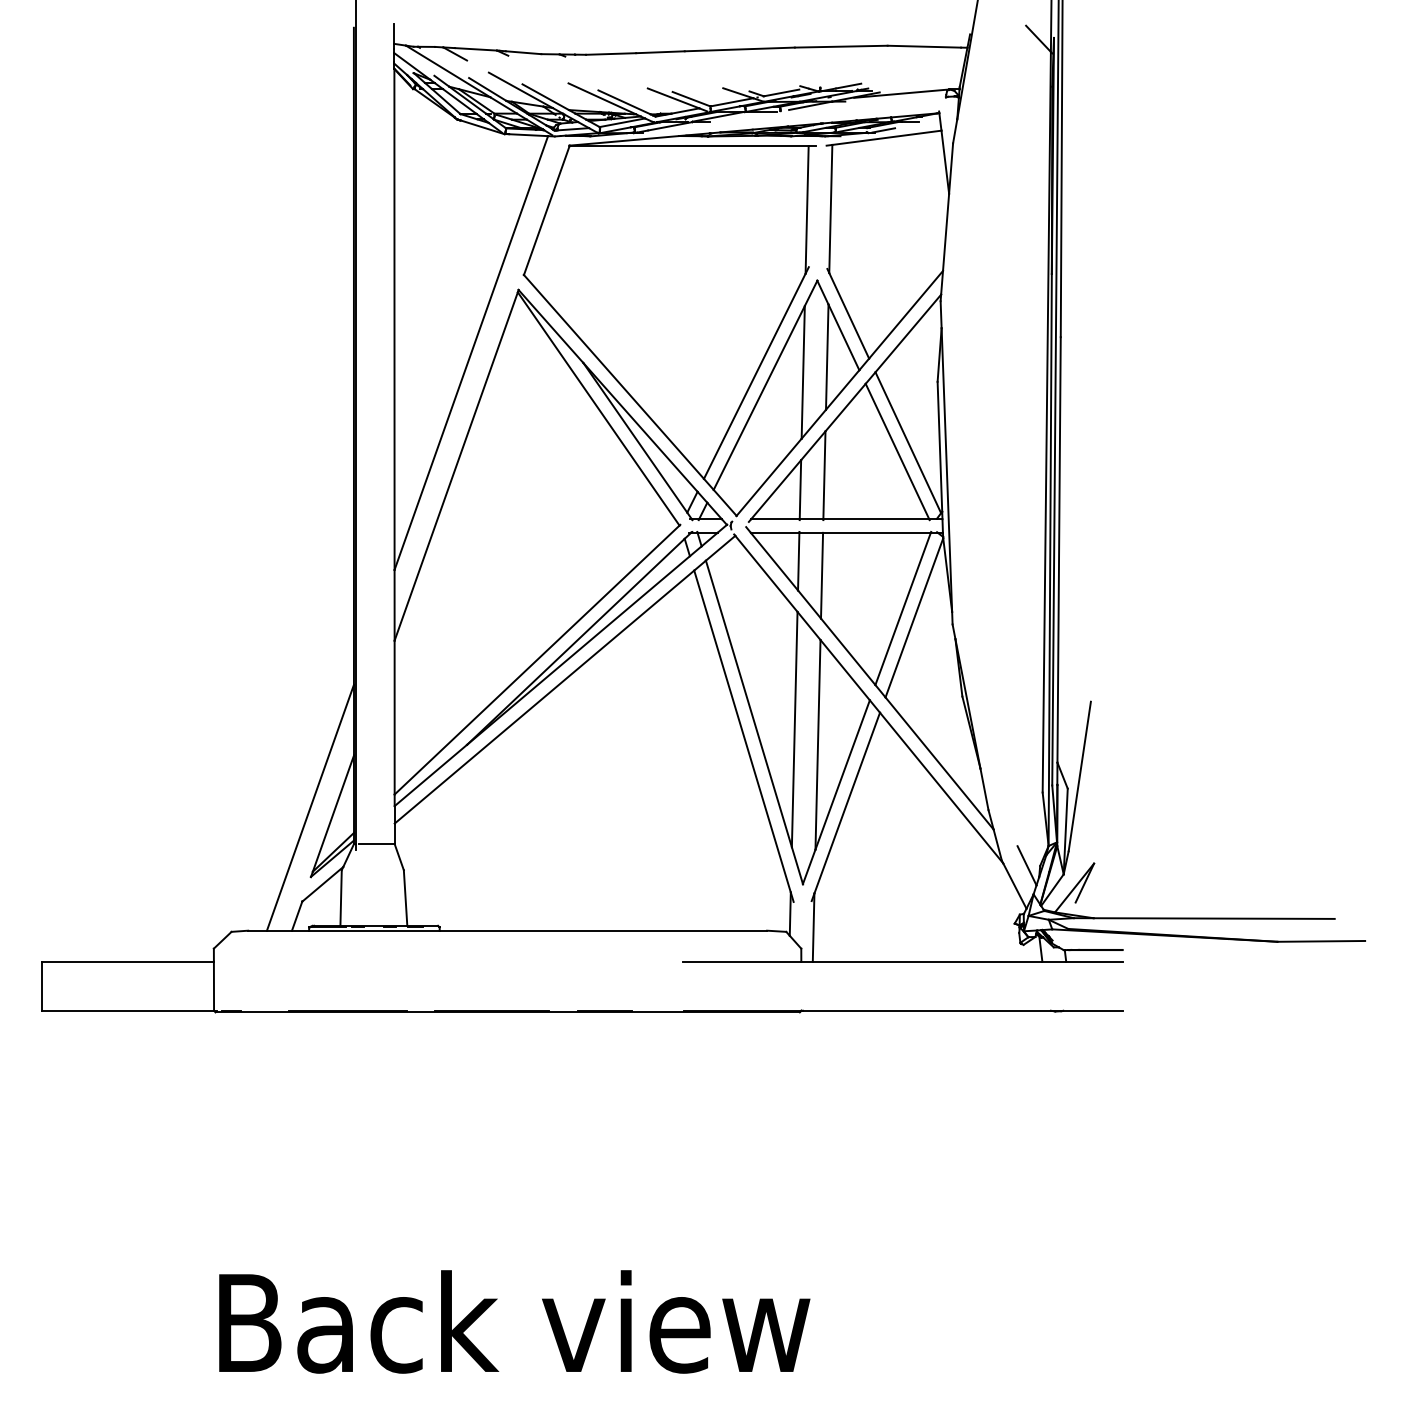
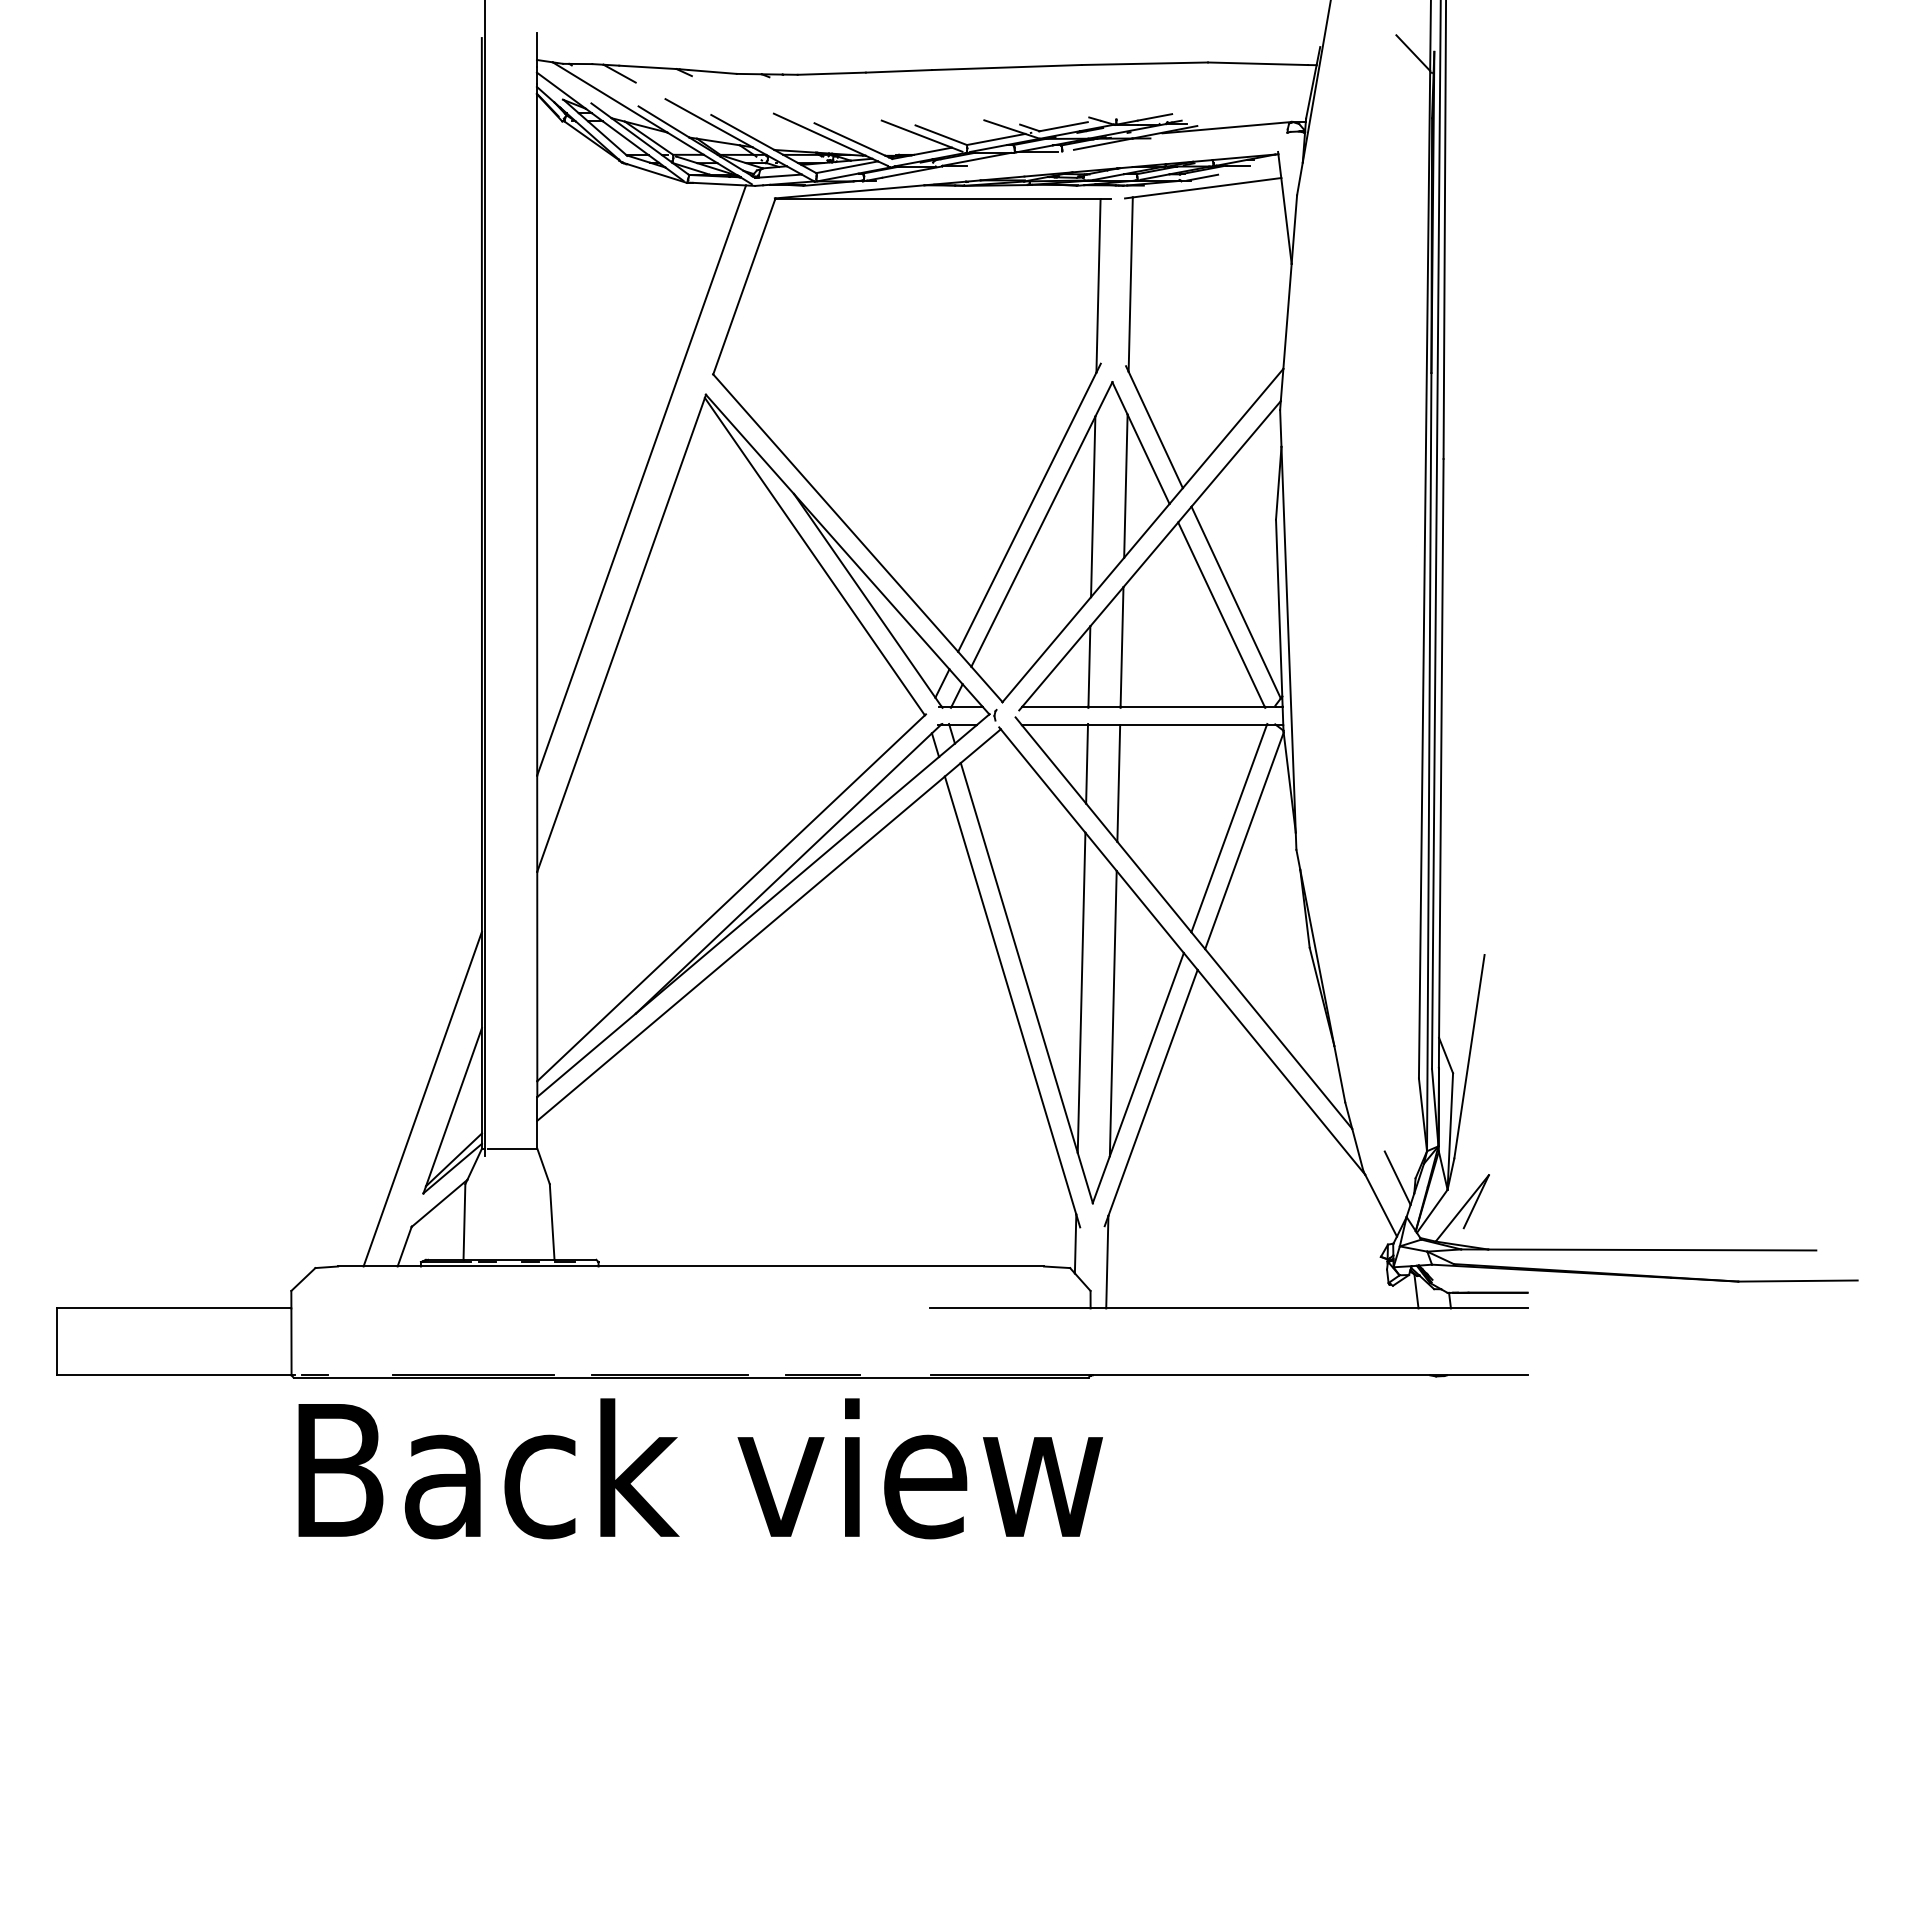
text: (514, 1321) -> (700, 1468), moved

